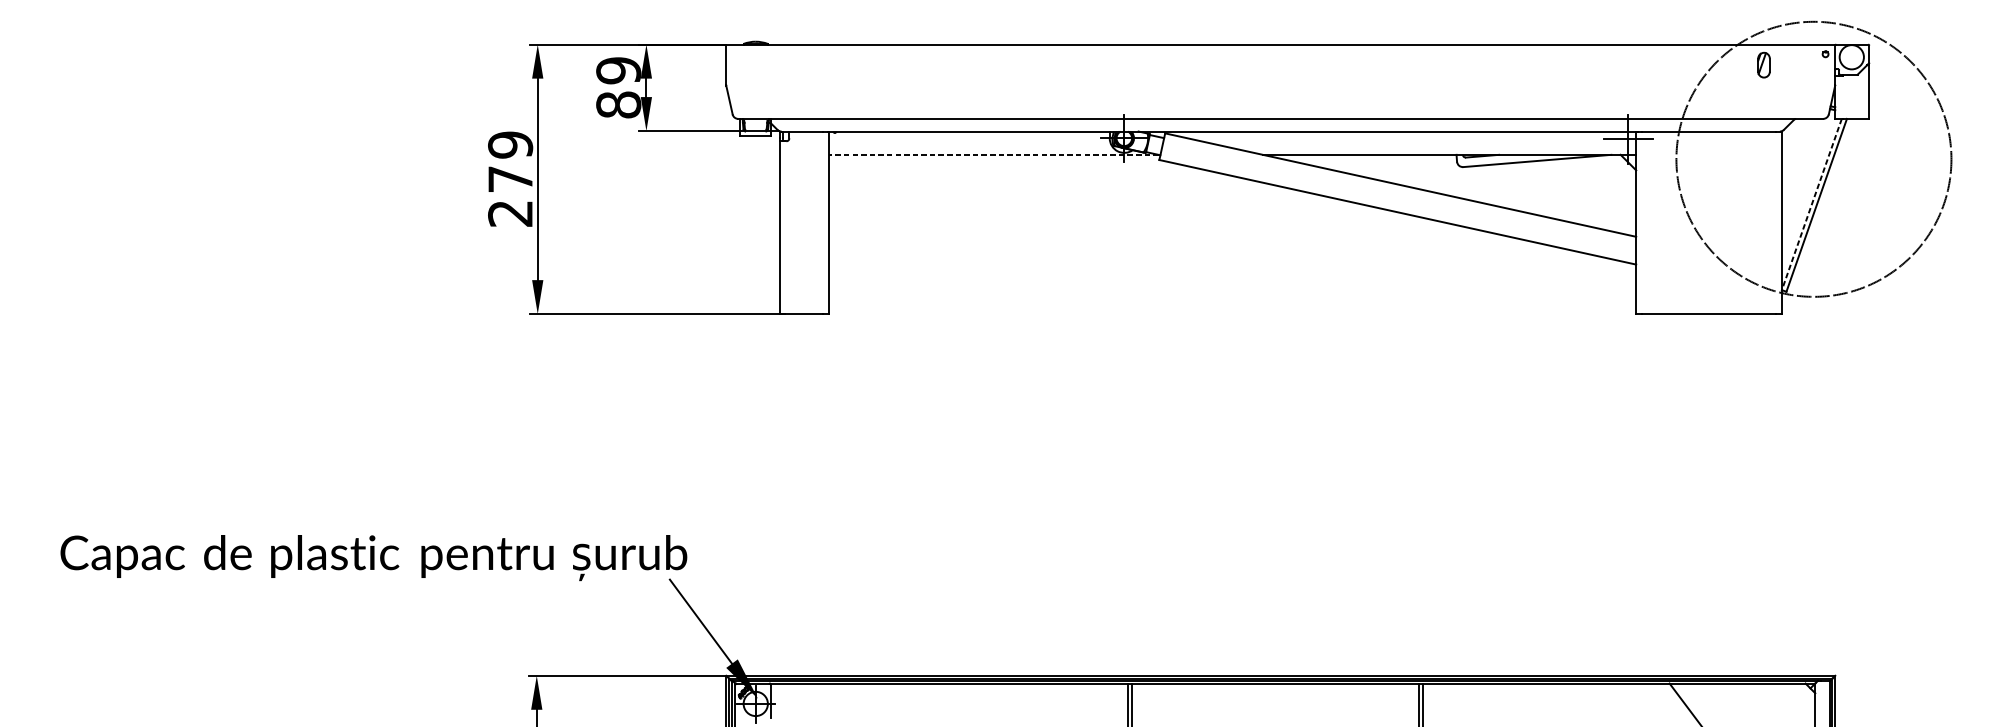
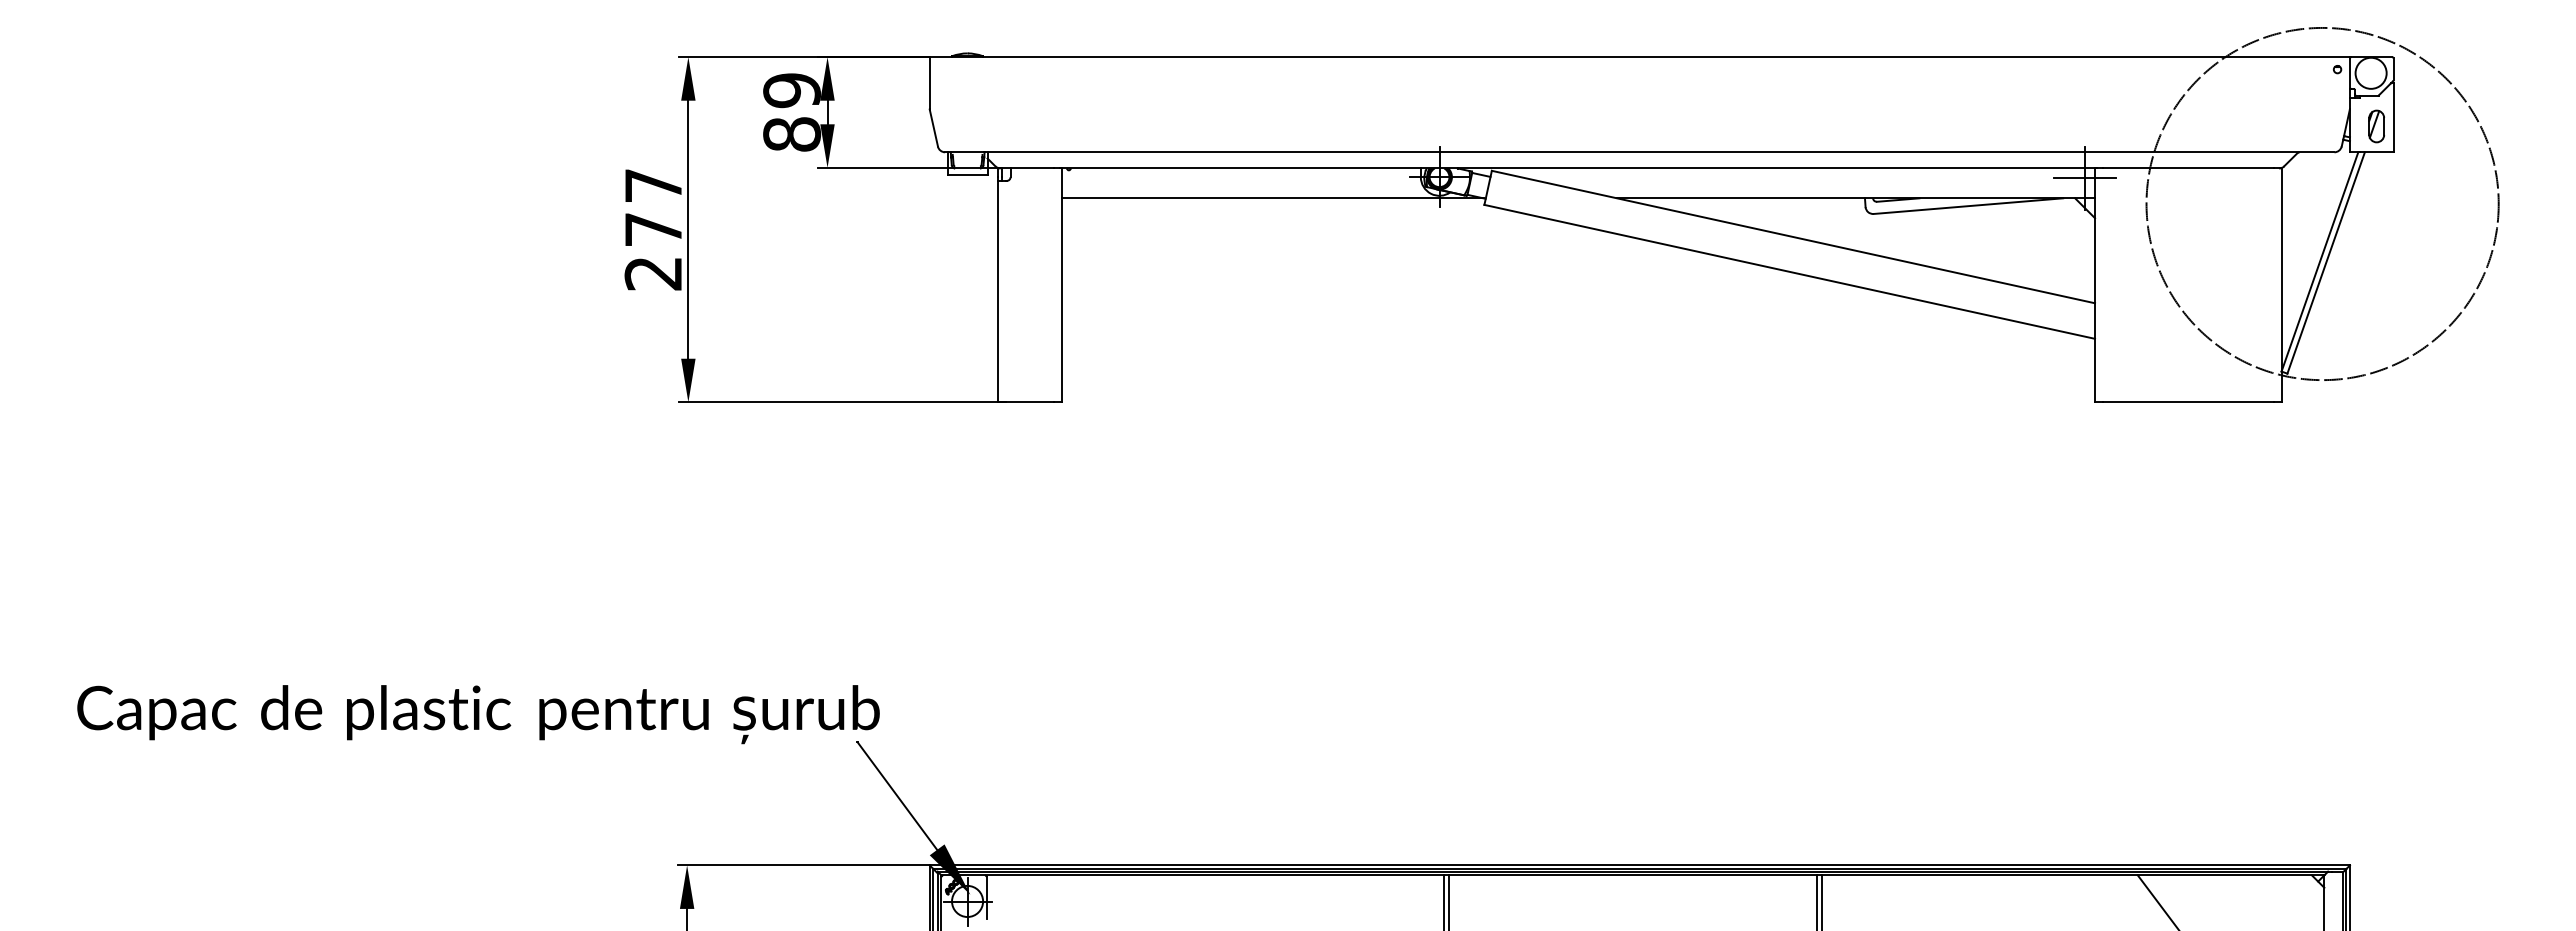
part: (1763, 65) -> (2376, 126), moved
text: (510, 144) -> (653, 185), 279 -> 277
line: (993, 154) -> (1272, 198), dashed -> solid
line: (1811, 204) -> (2319, 262), dashed -> solid

